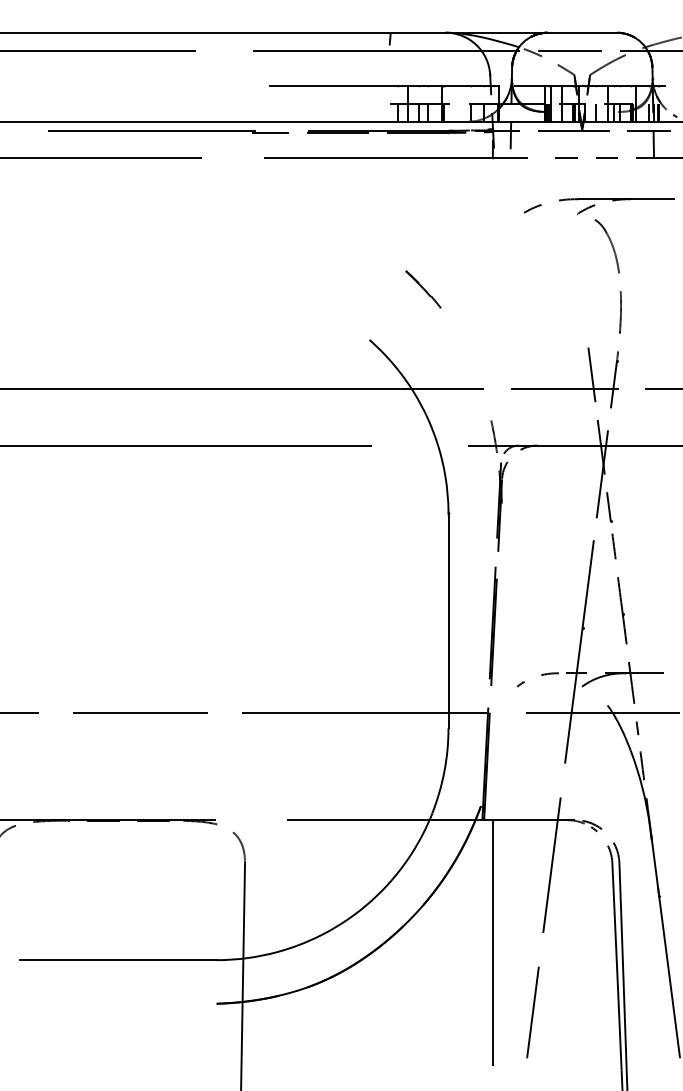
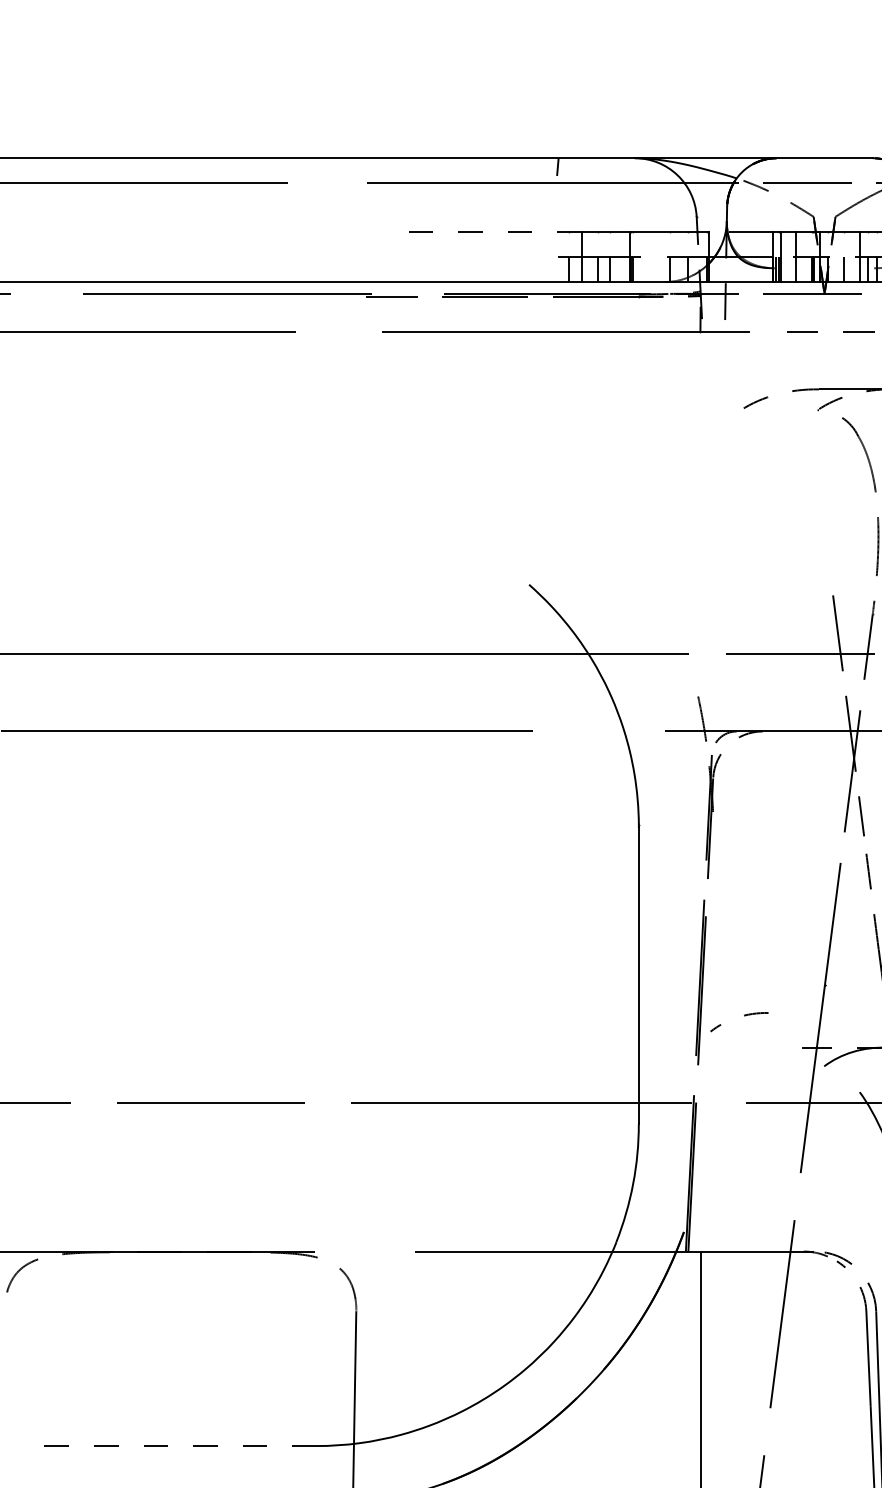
line: (338, 86) -> (486, 232), solid -> dashed
line: (423, 289) -> (604, 514), removed
curve: (541, 675) -> (744, 1016), moved
line: (119, 960) -> (181, 1446), solid -> dashed

